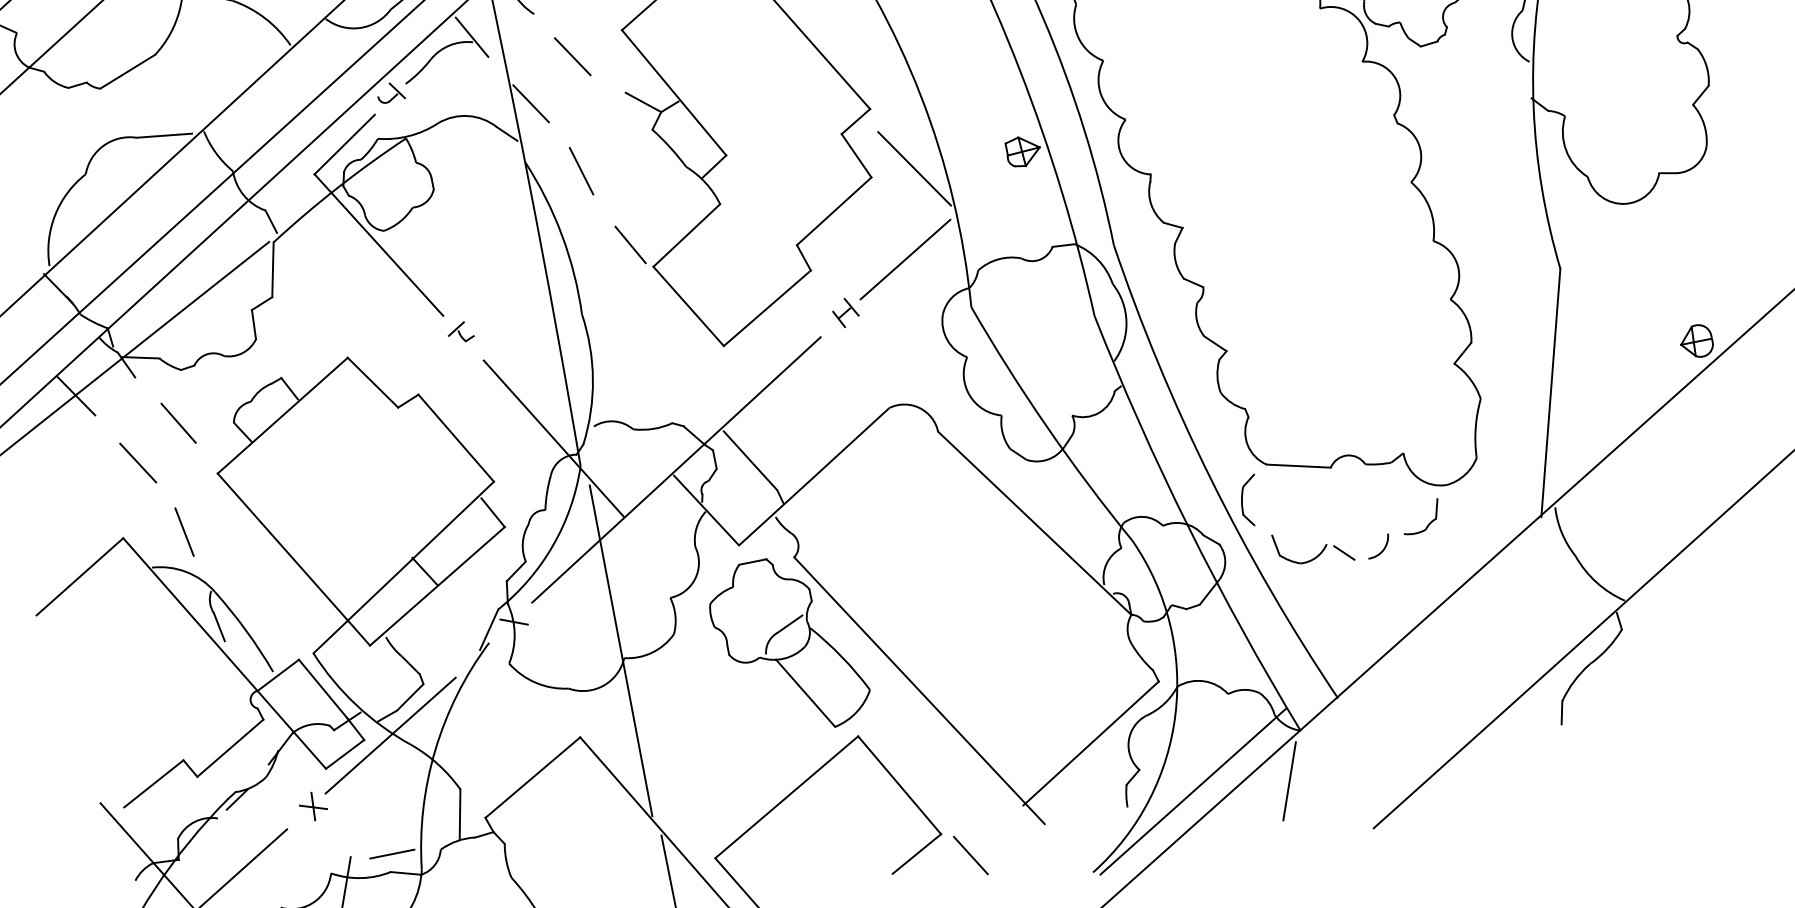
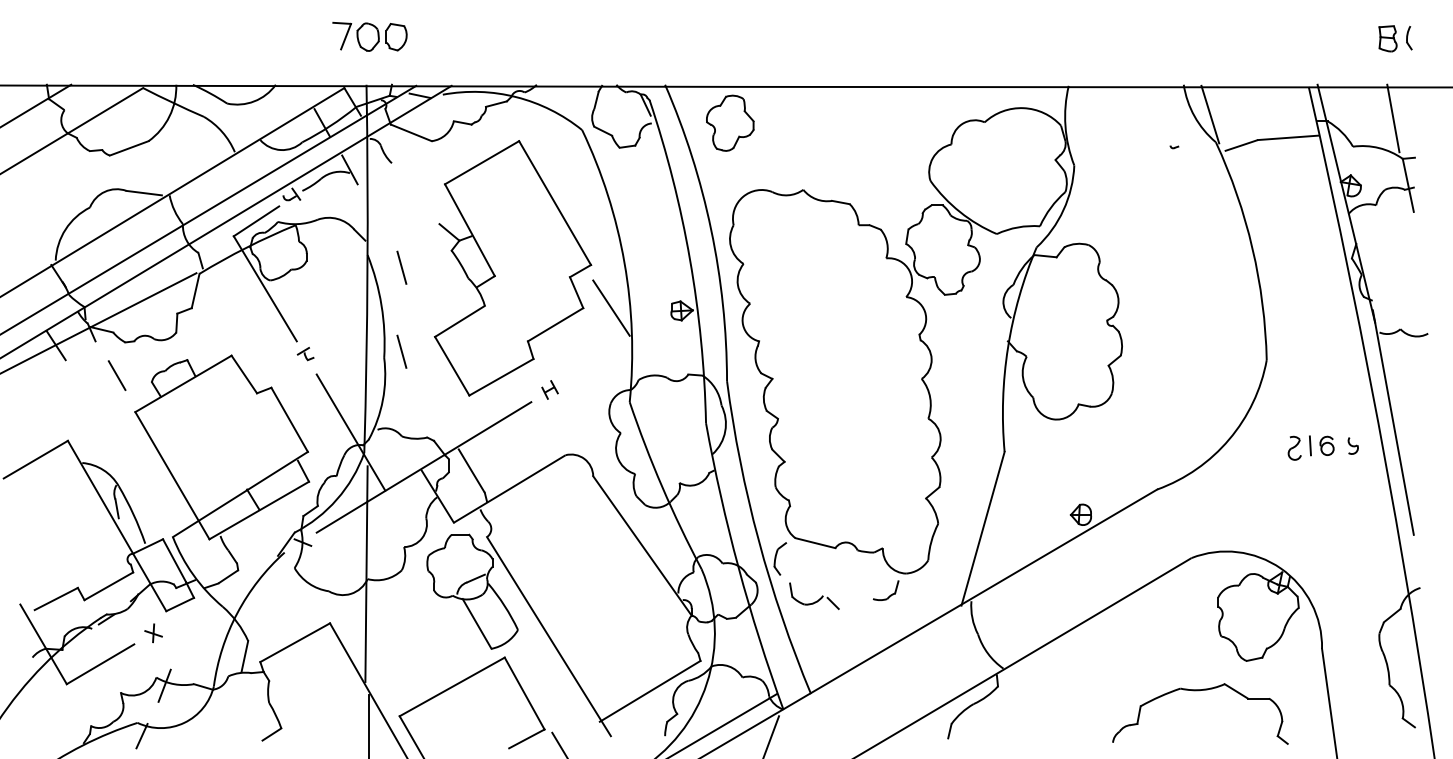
line: (572, 56) -> (410, 194), removed
line: (530, 102) -> (378, 218), removed
line: (630, 245) -> (423, 320), removed
line: (905, 258) -> (594, 363), removed
line: (606, 299) -> (401, 351), added
line: (137, 463) -> (86, 395), removed
line: (183, 531) -> (106, 444), removed
arc: (1382, 548) -> (857, 605), removed
line: (391, 735) -> (211, 598), removed
line: (391, 854) -> (196, 673), removed

